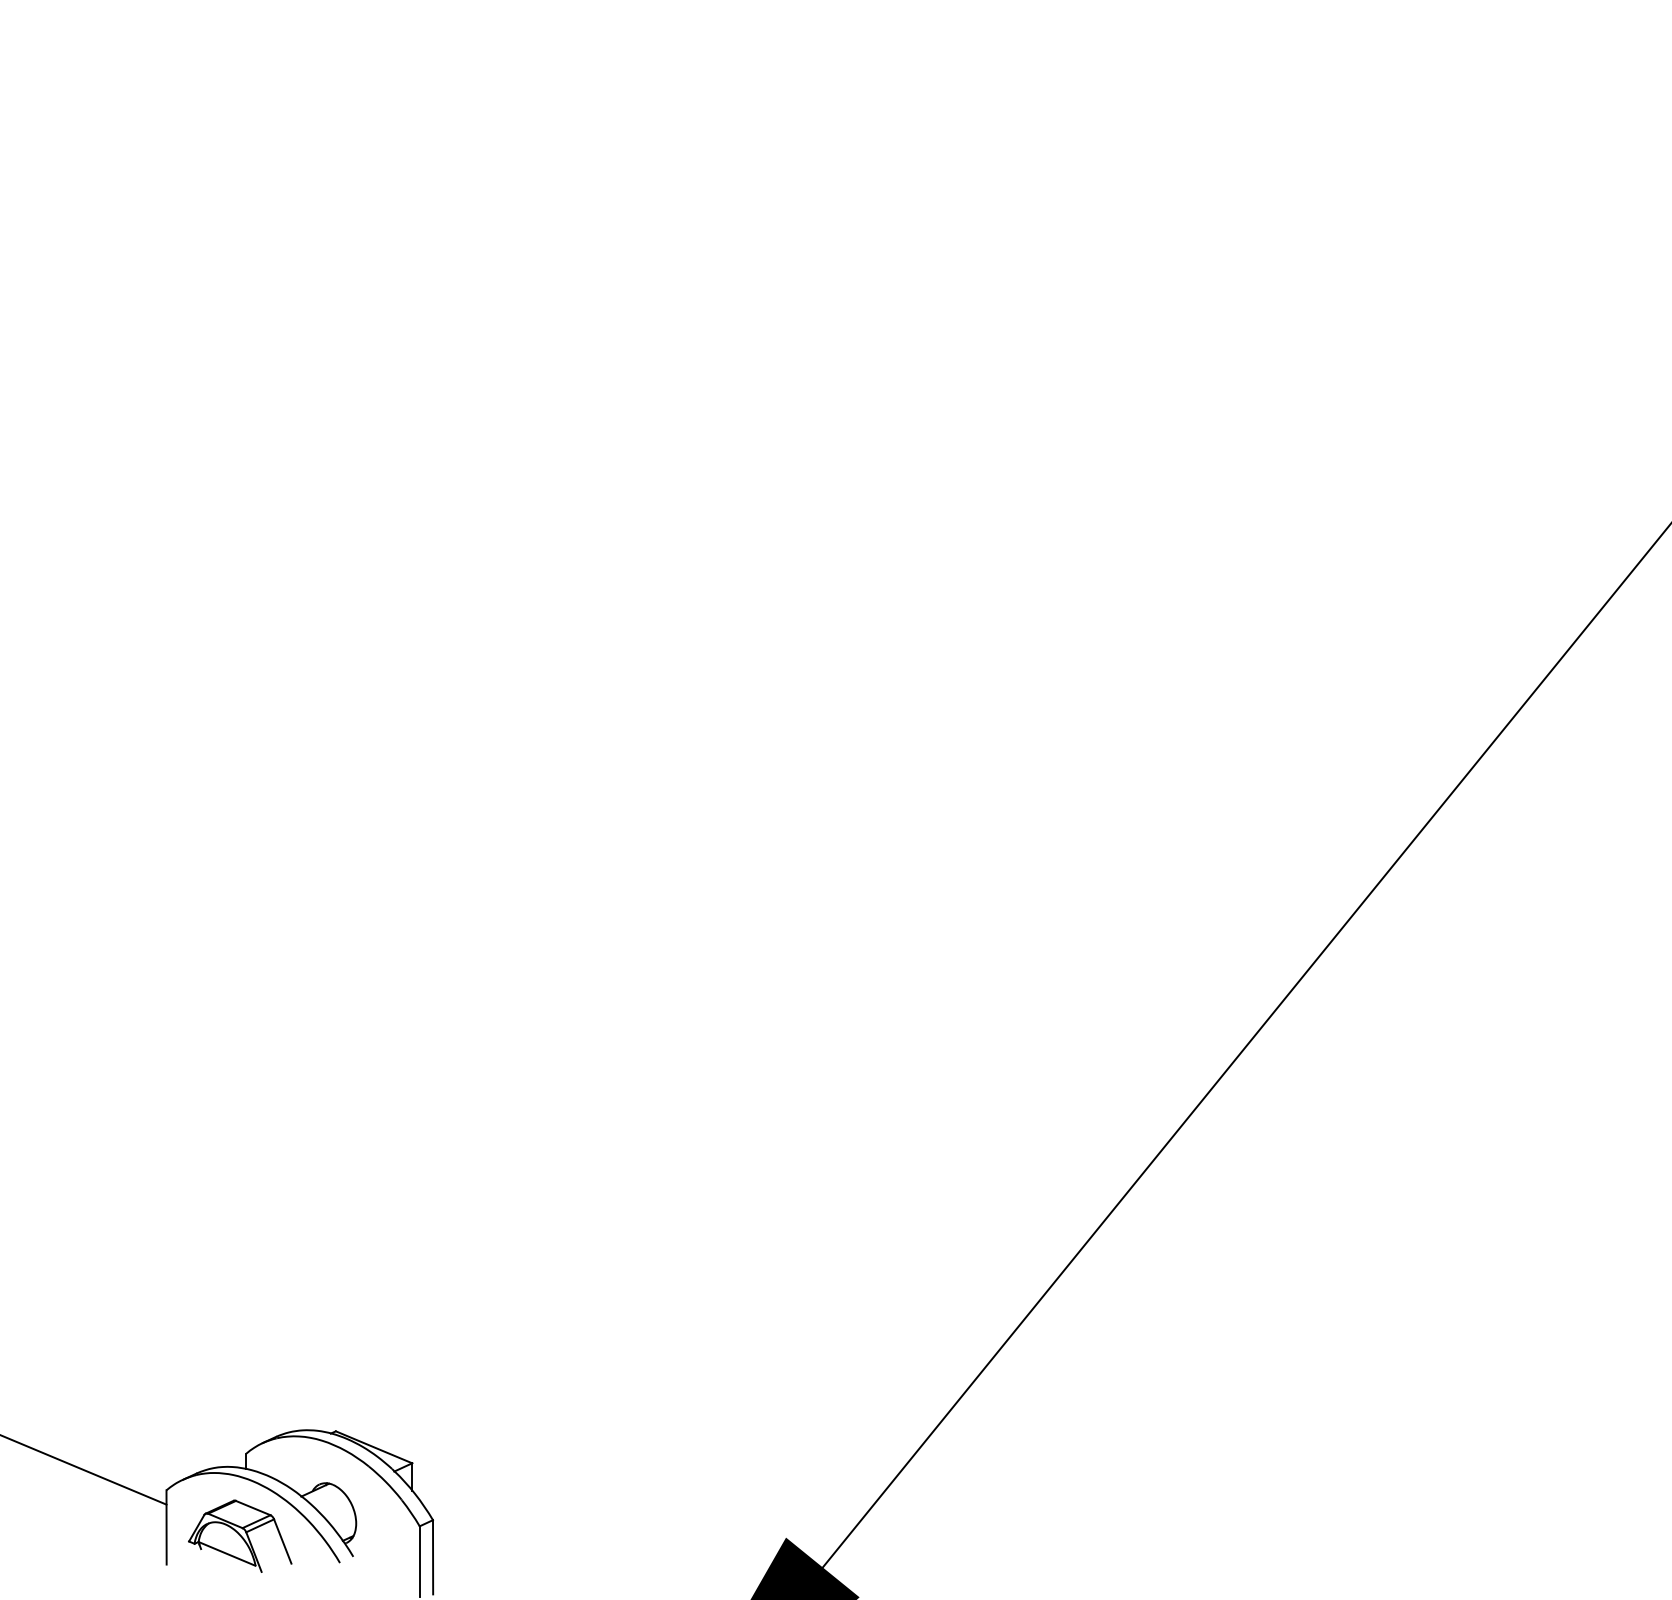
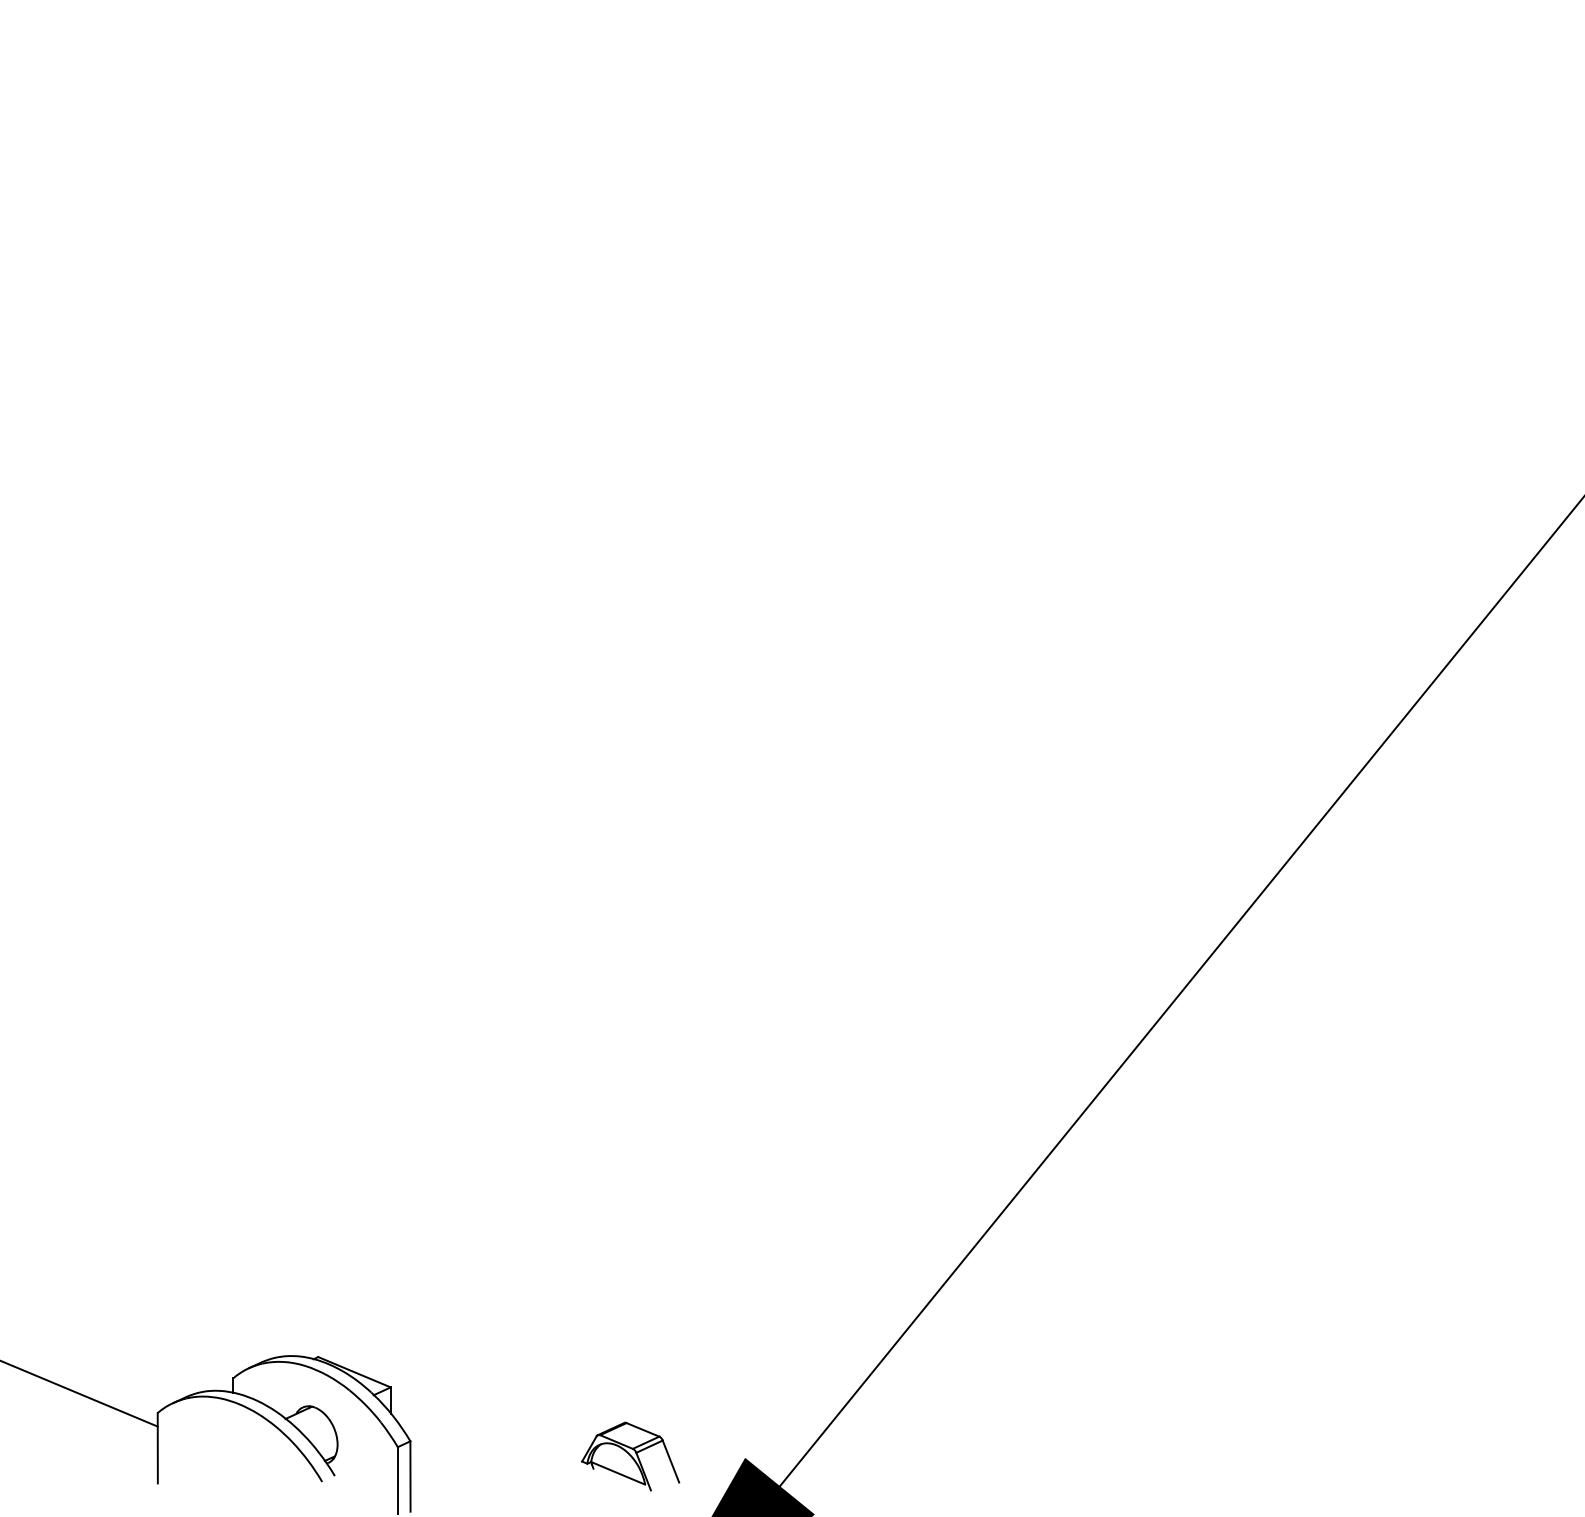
part: (240, 1536) -> (630, 1456), moved

